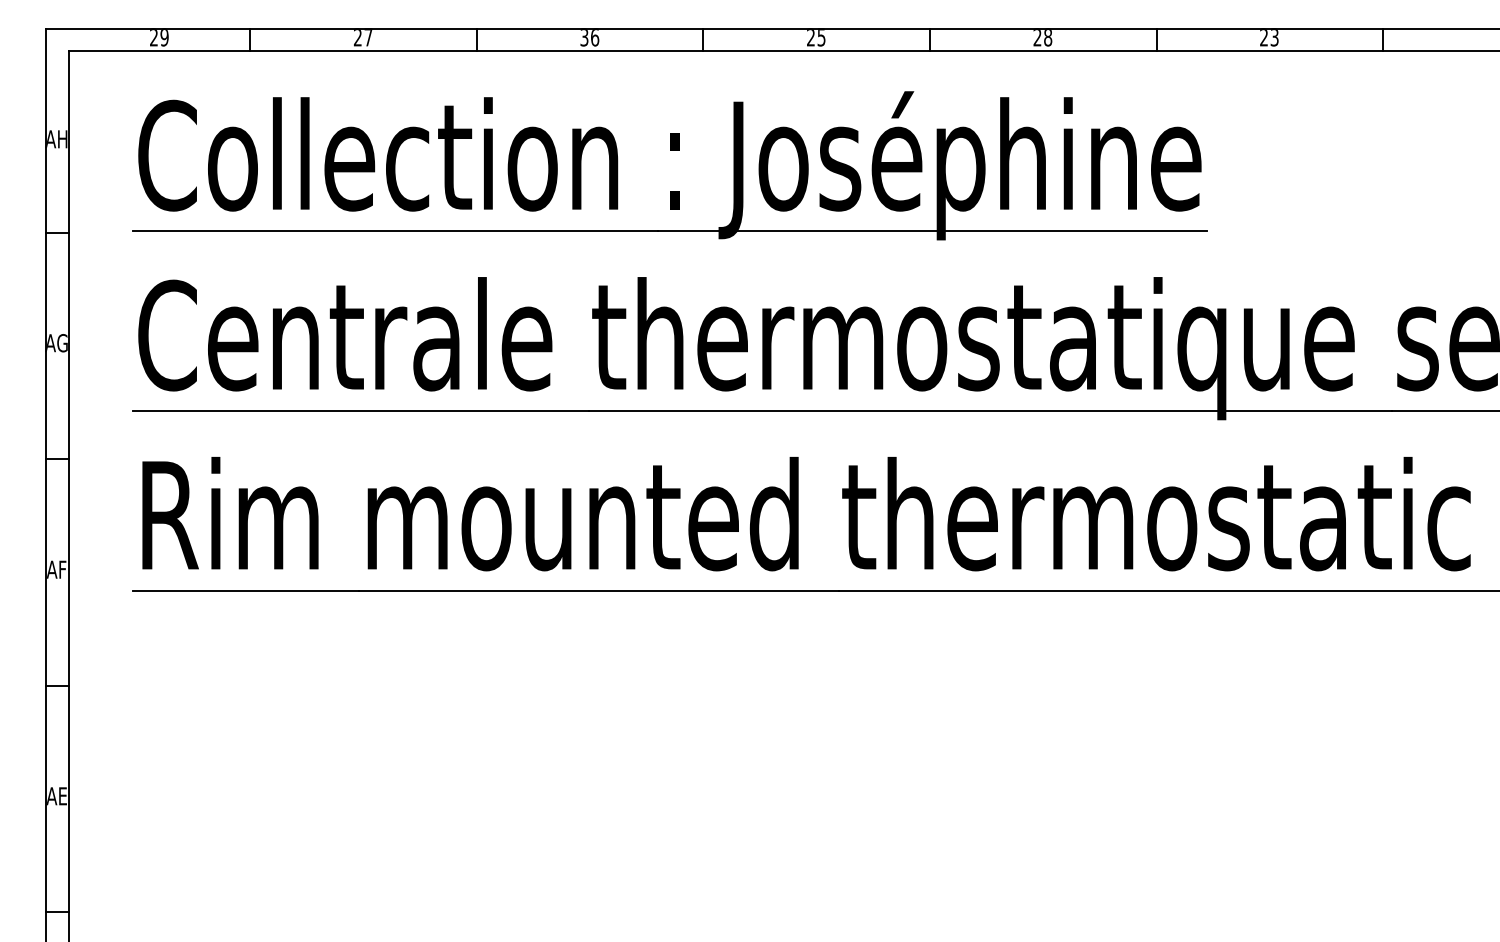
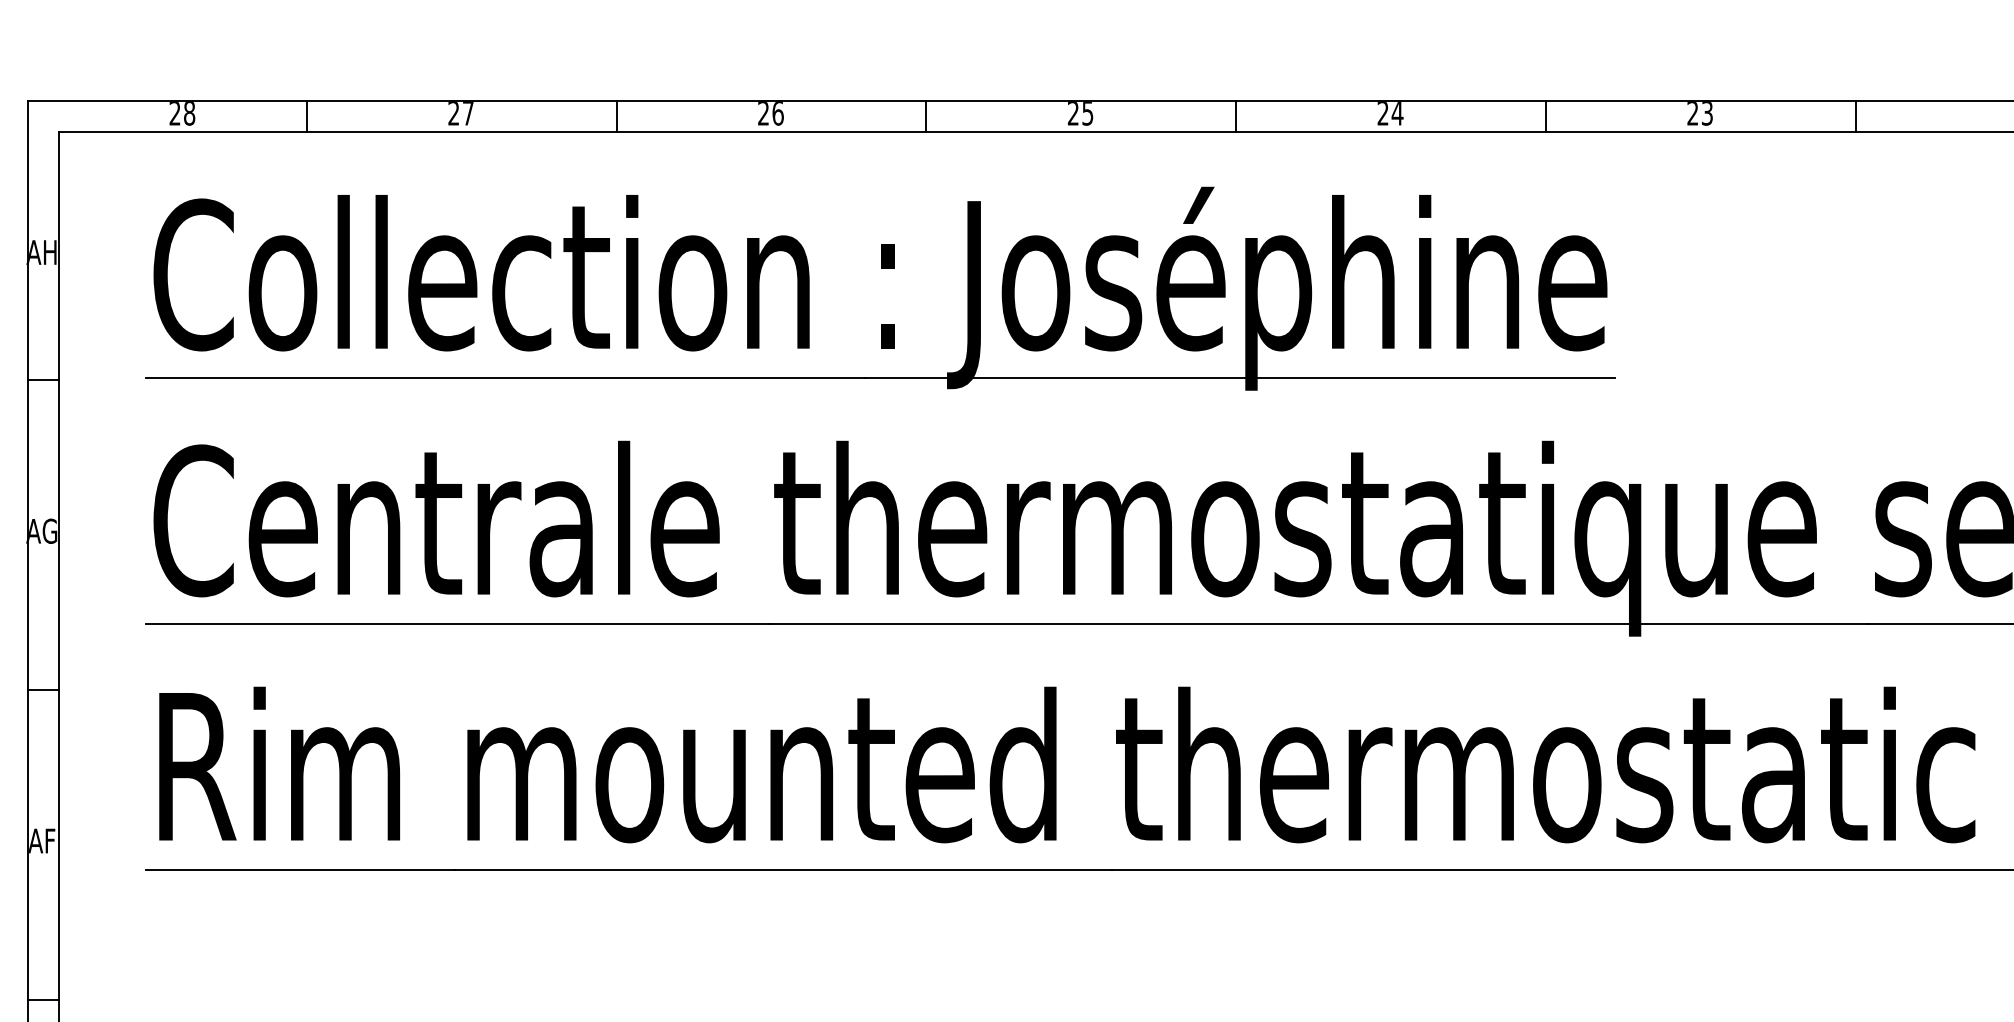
text: (164, 38) -> (189, 114), 29 -> 28
text: (584, 38) -> (763, 114), 36 -> 26
text: (1047, 38) -> (1396, 114), 28 -> 24

